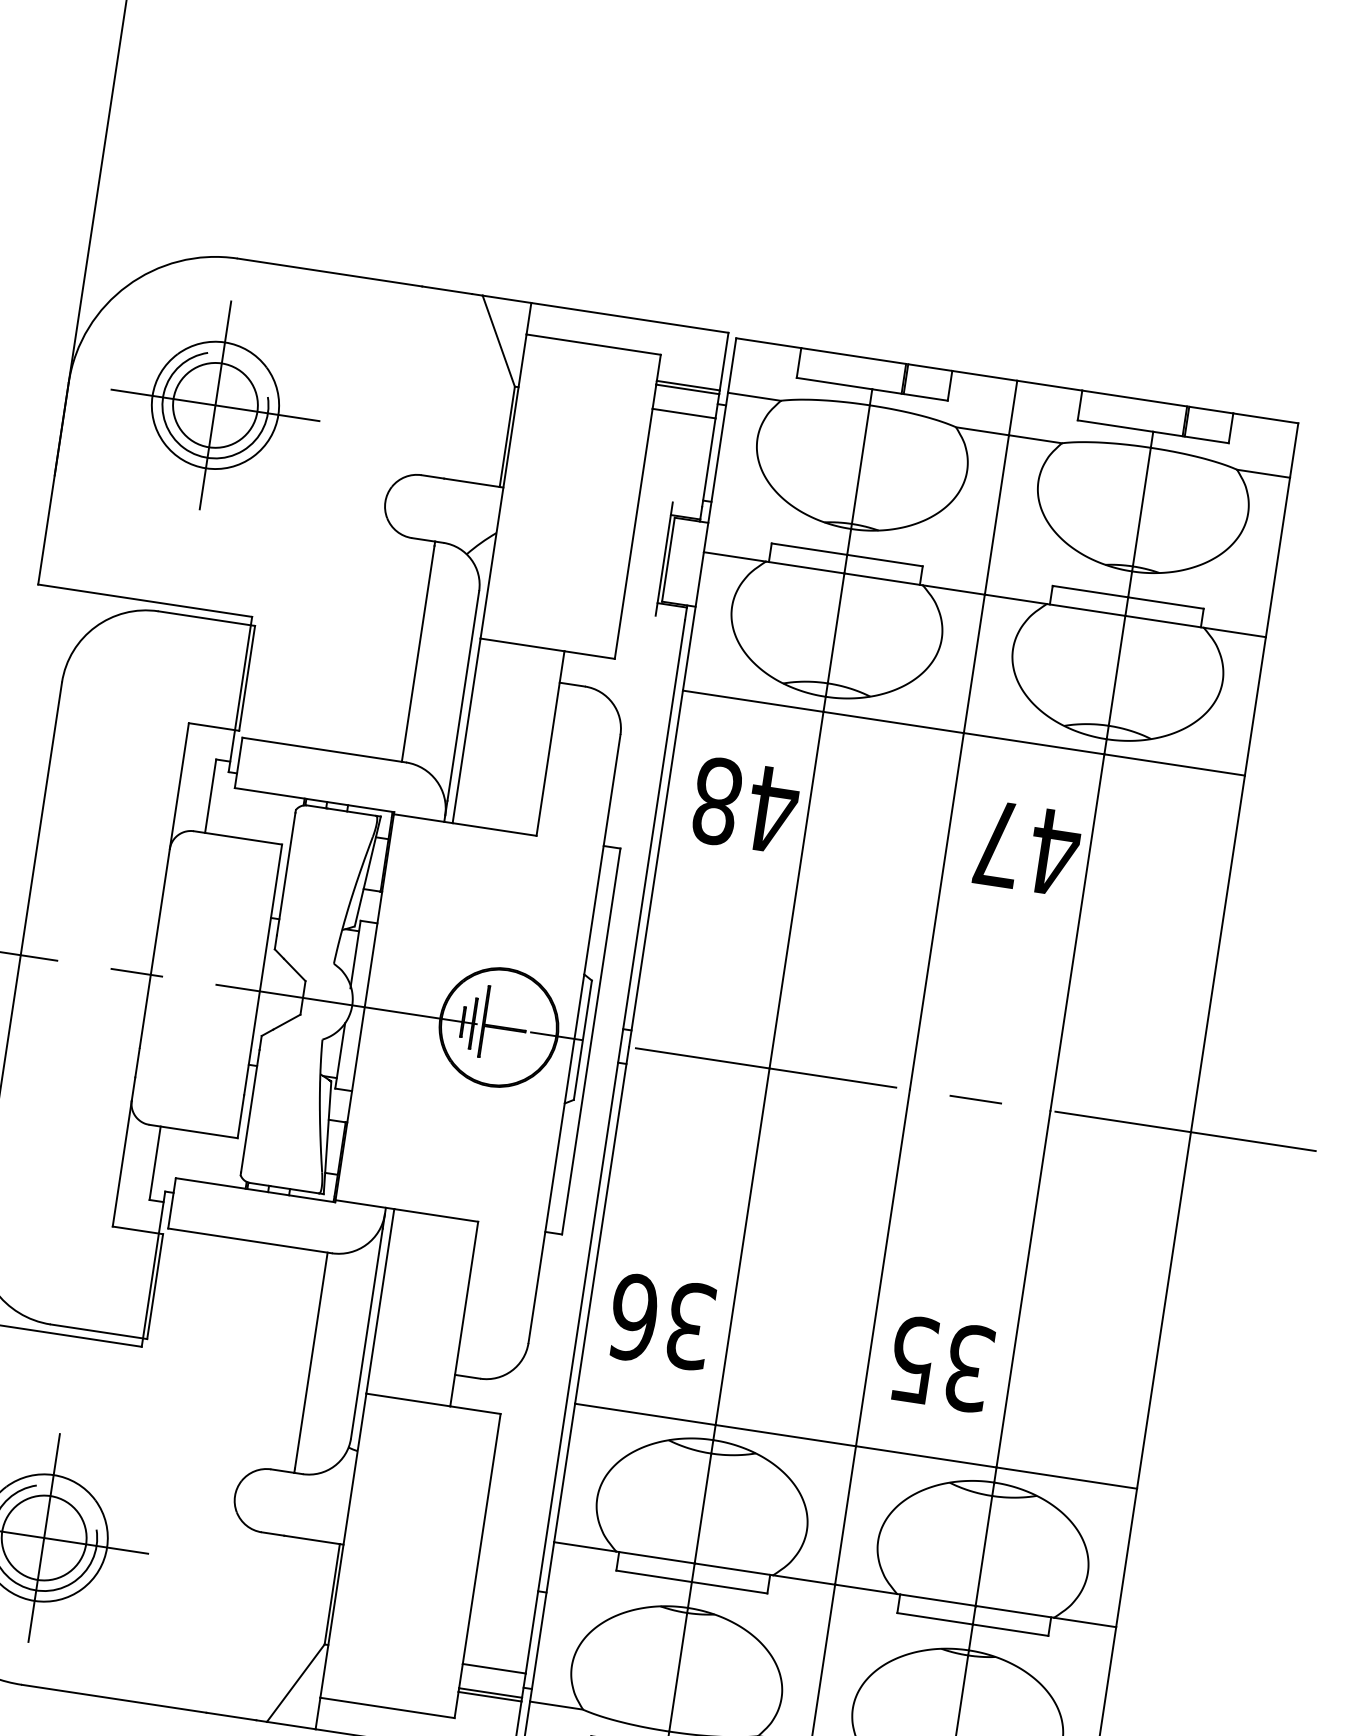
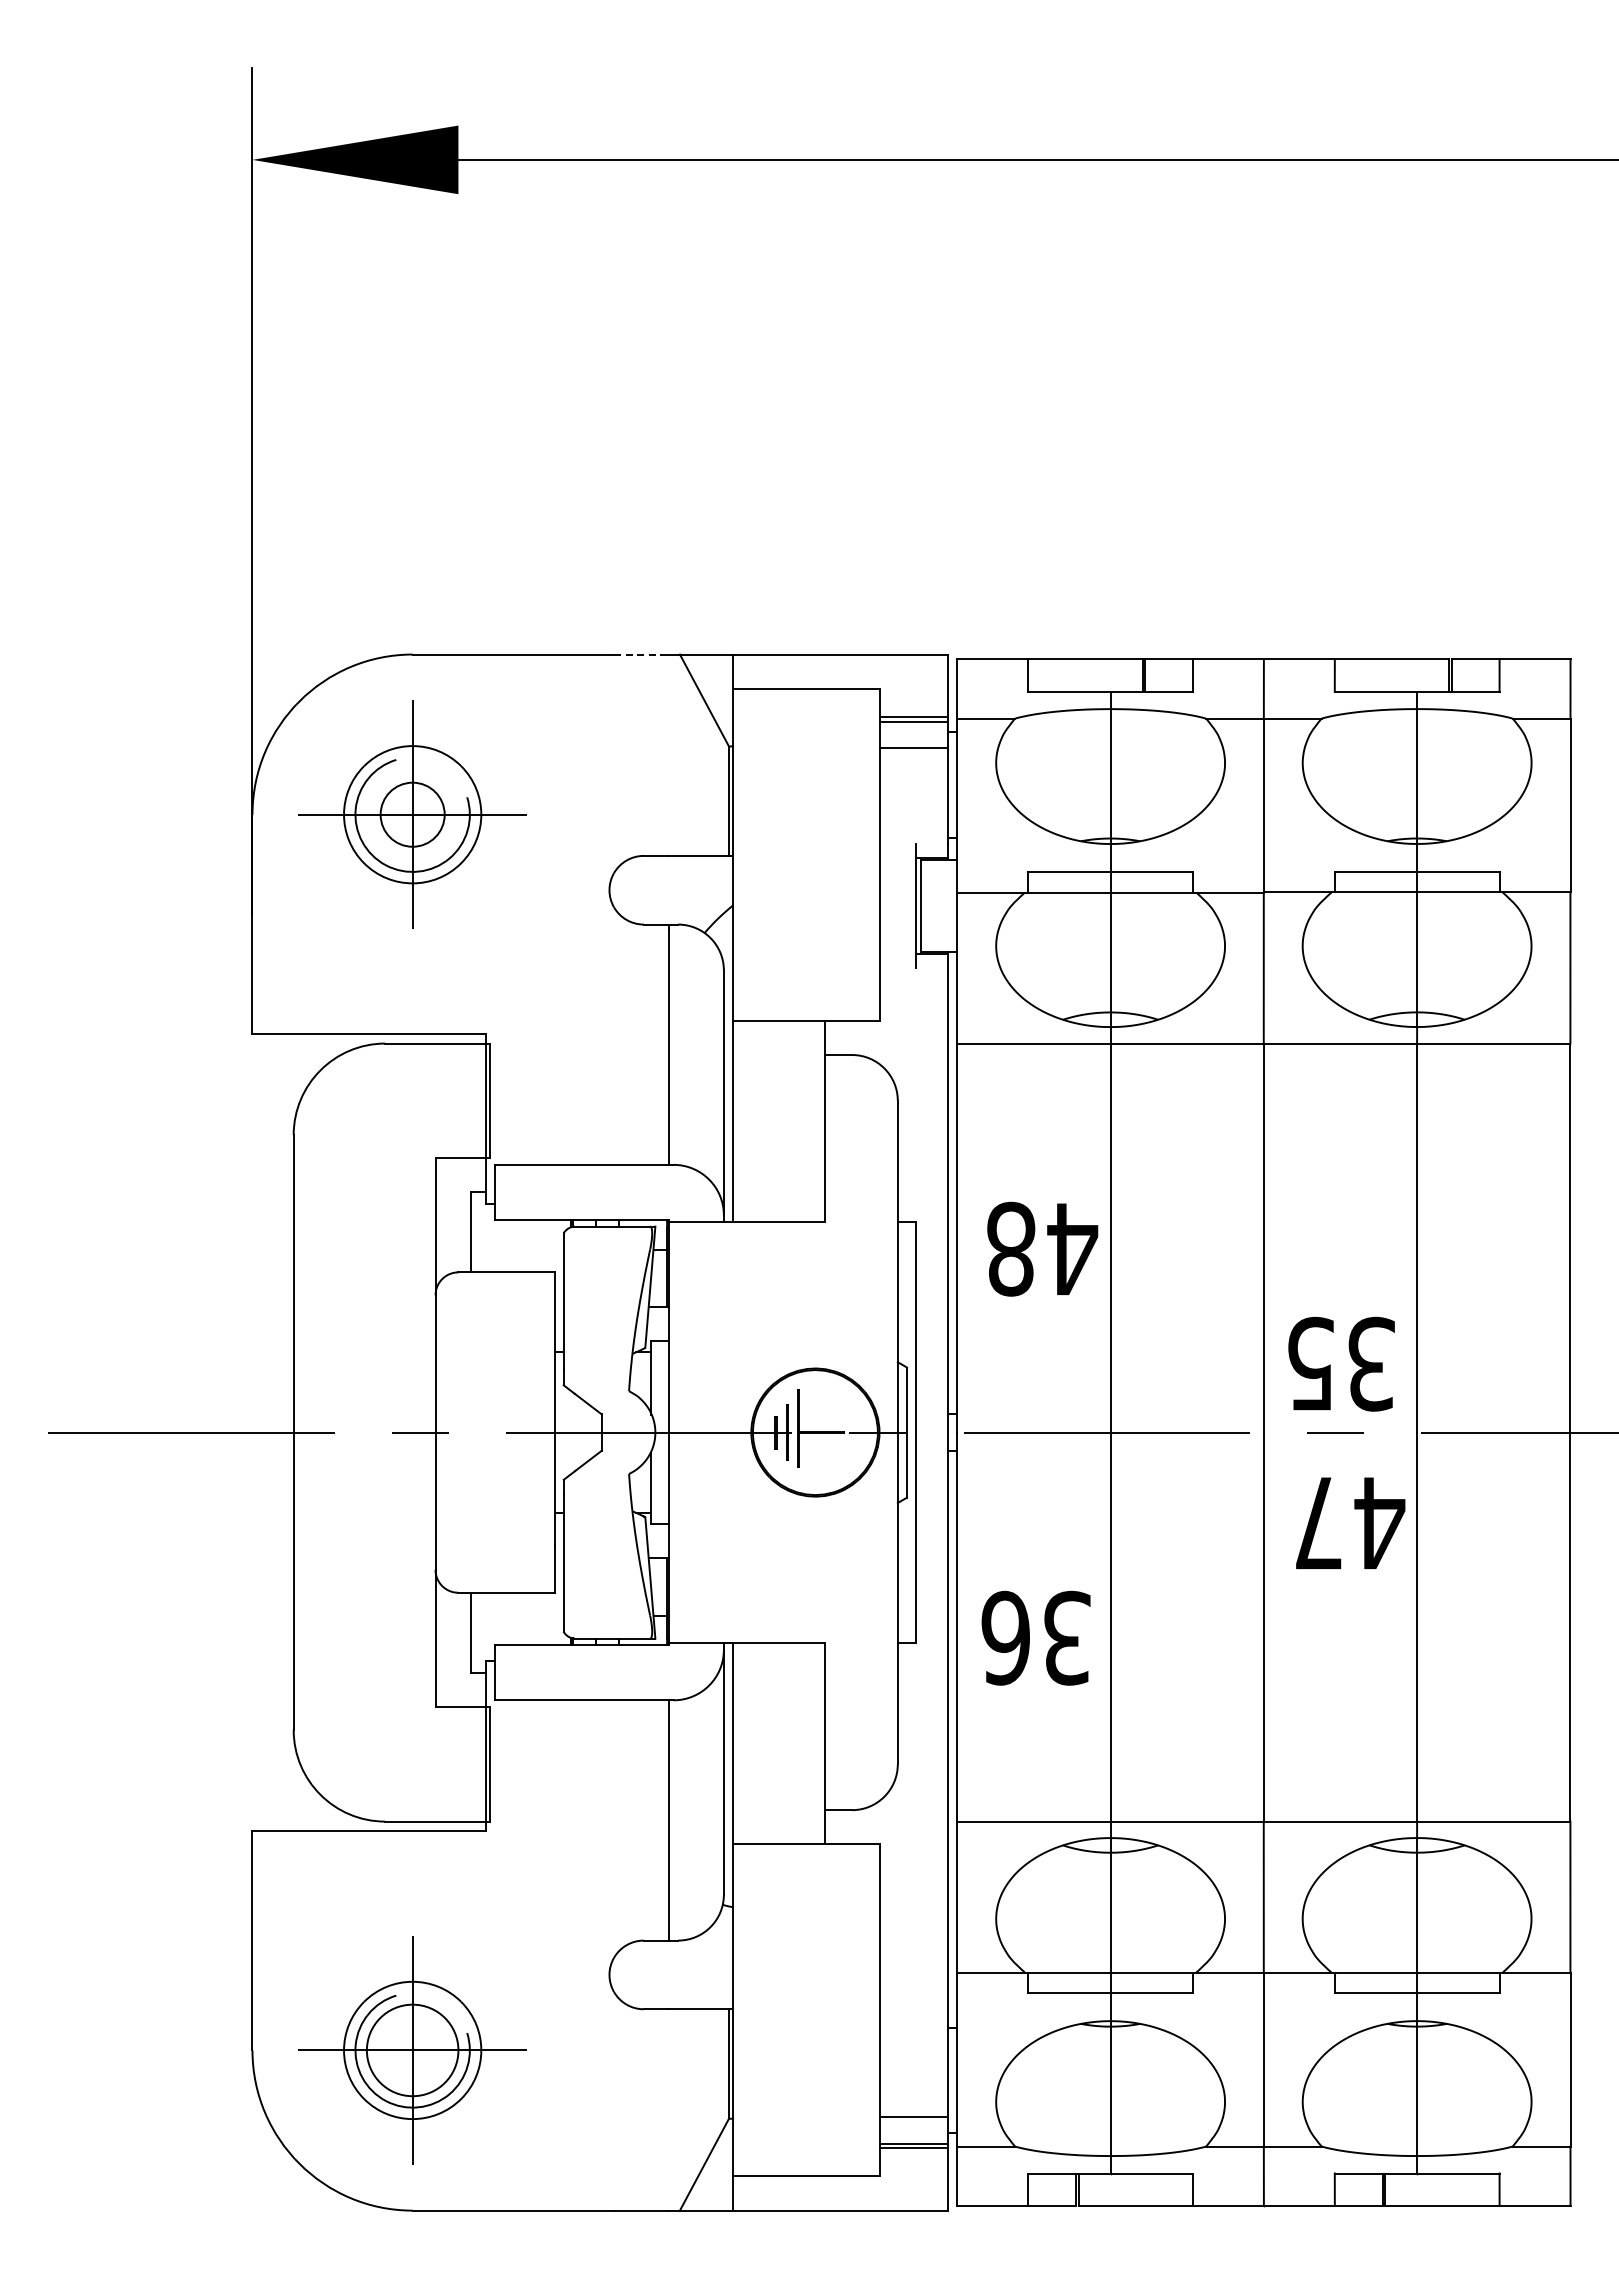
line: (447, 290) -> (641, 654), solid -> dashed
circle: (215, 405) -> (412, 814), size x0.7
text: (745, 805) -> (1042, 1248), moved
text: (1027, 847) -> (1350, 1522), moved
text: (660, 1321) -> (1035, 1637), moved
text: (941, 1363) -> (1341, 1363), moved

